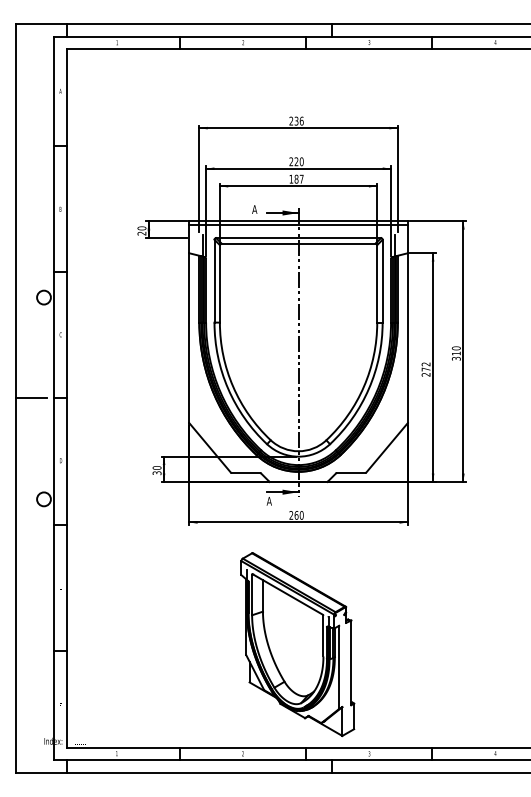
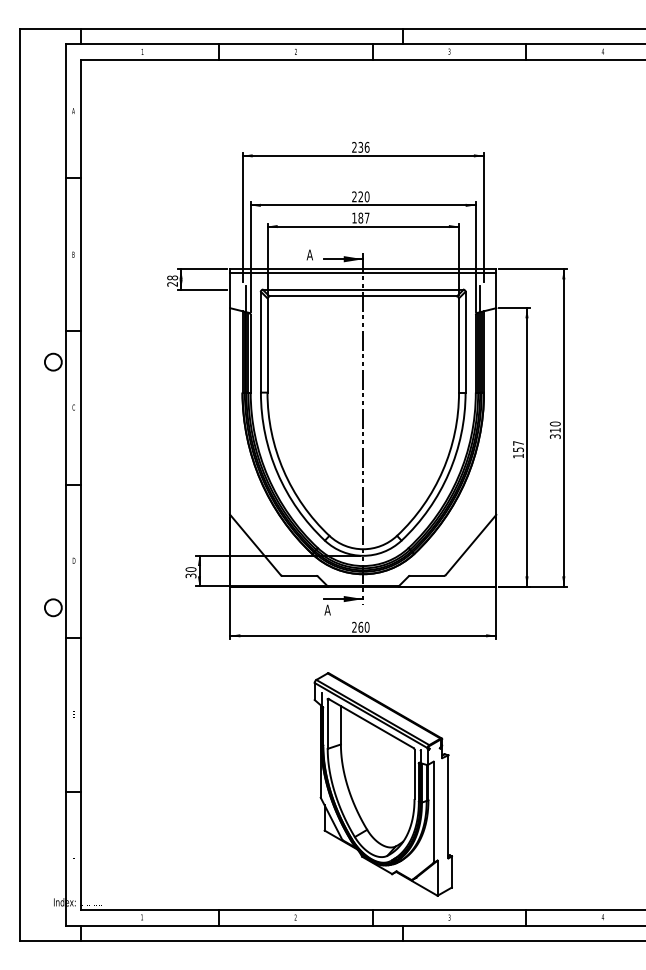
text: (141, 228) -> (172, 277), 20 -> 28
text: (426, 369) -> (518, 449), 272 -> 157
line: (30, 398) -> (37, 485), removed
part: (297, 644) -> (382, 784), moved

